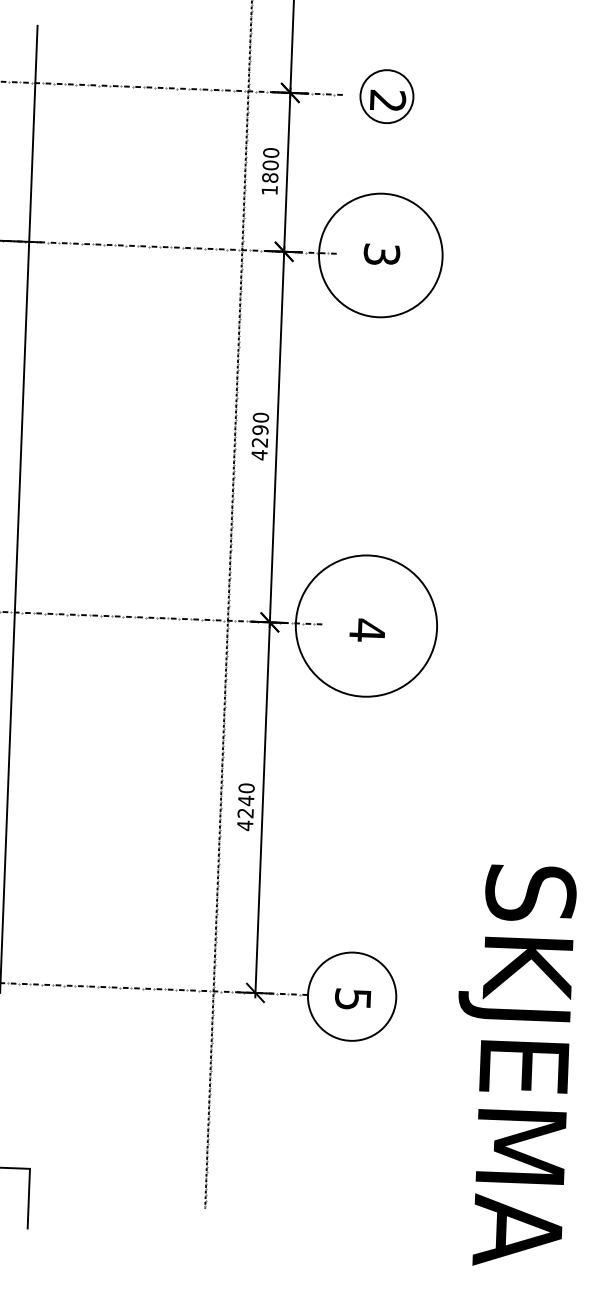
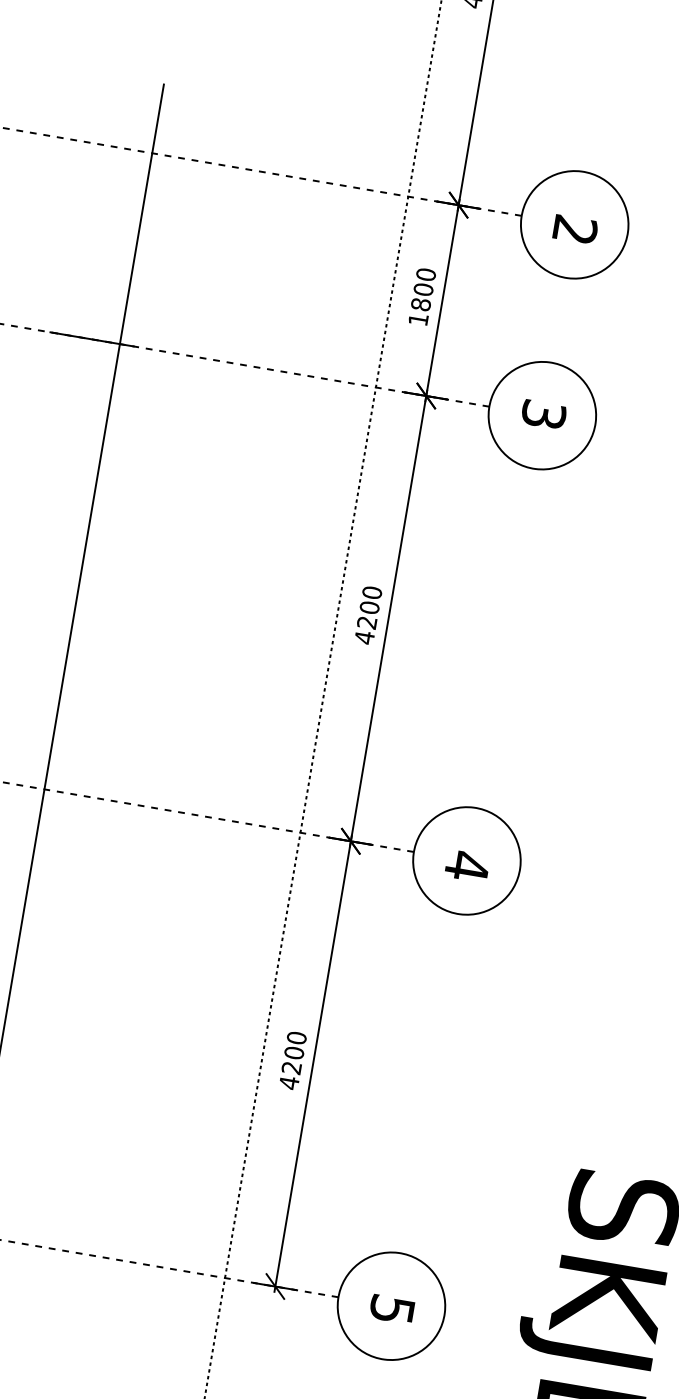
circle: (386, 96) -> (574, 224), size x1.67
circle: (380, 255) -> (542, 415), size x0.71
text: (260, 430) -> (369, 608), 4290 -> 4200
circle: (366, 625) -> (467, 860), size x0.62
text: (246, 800) -> (294, 1052), 4240 -> 4200

